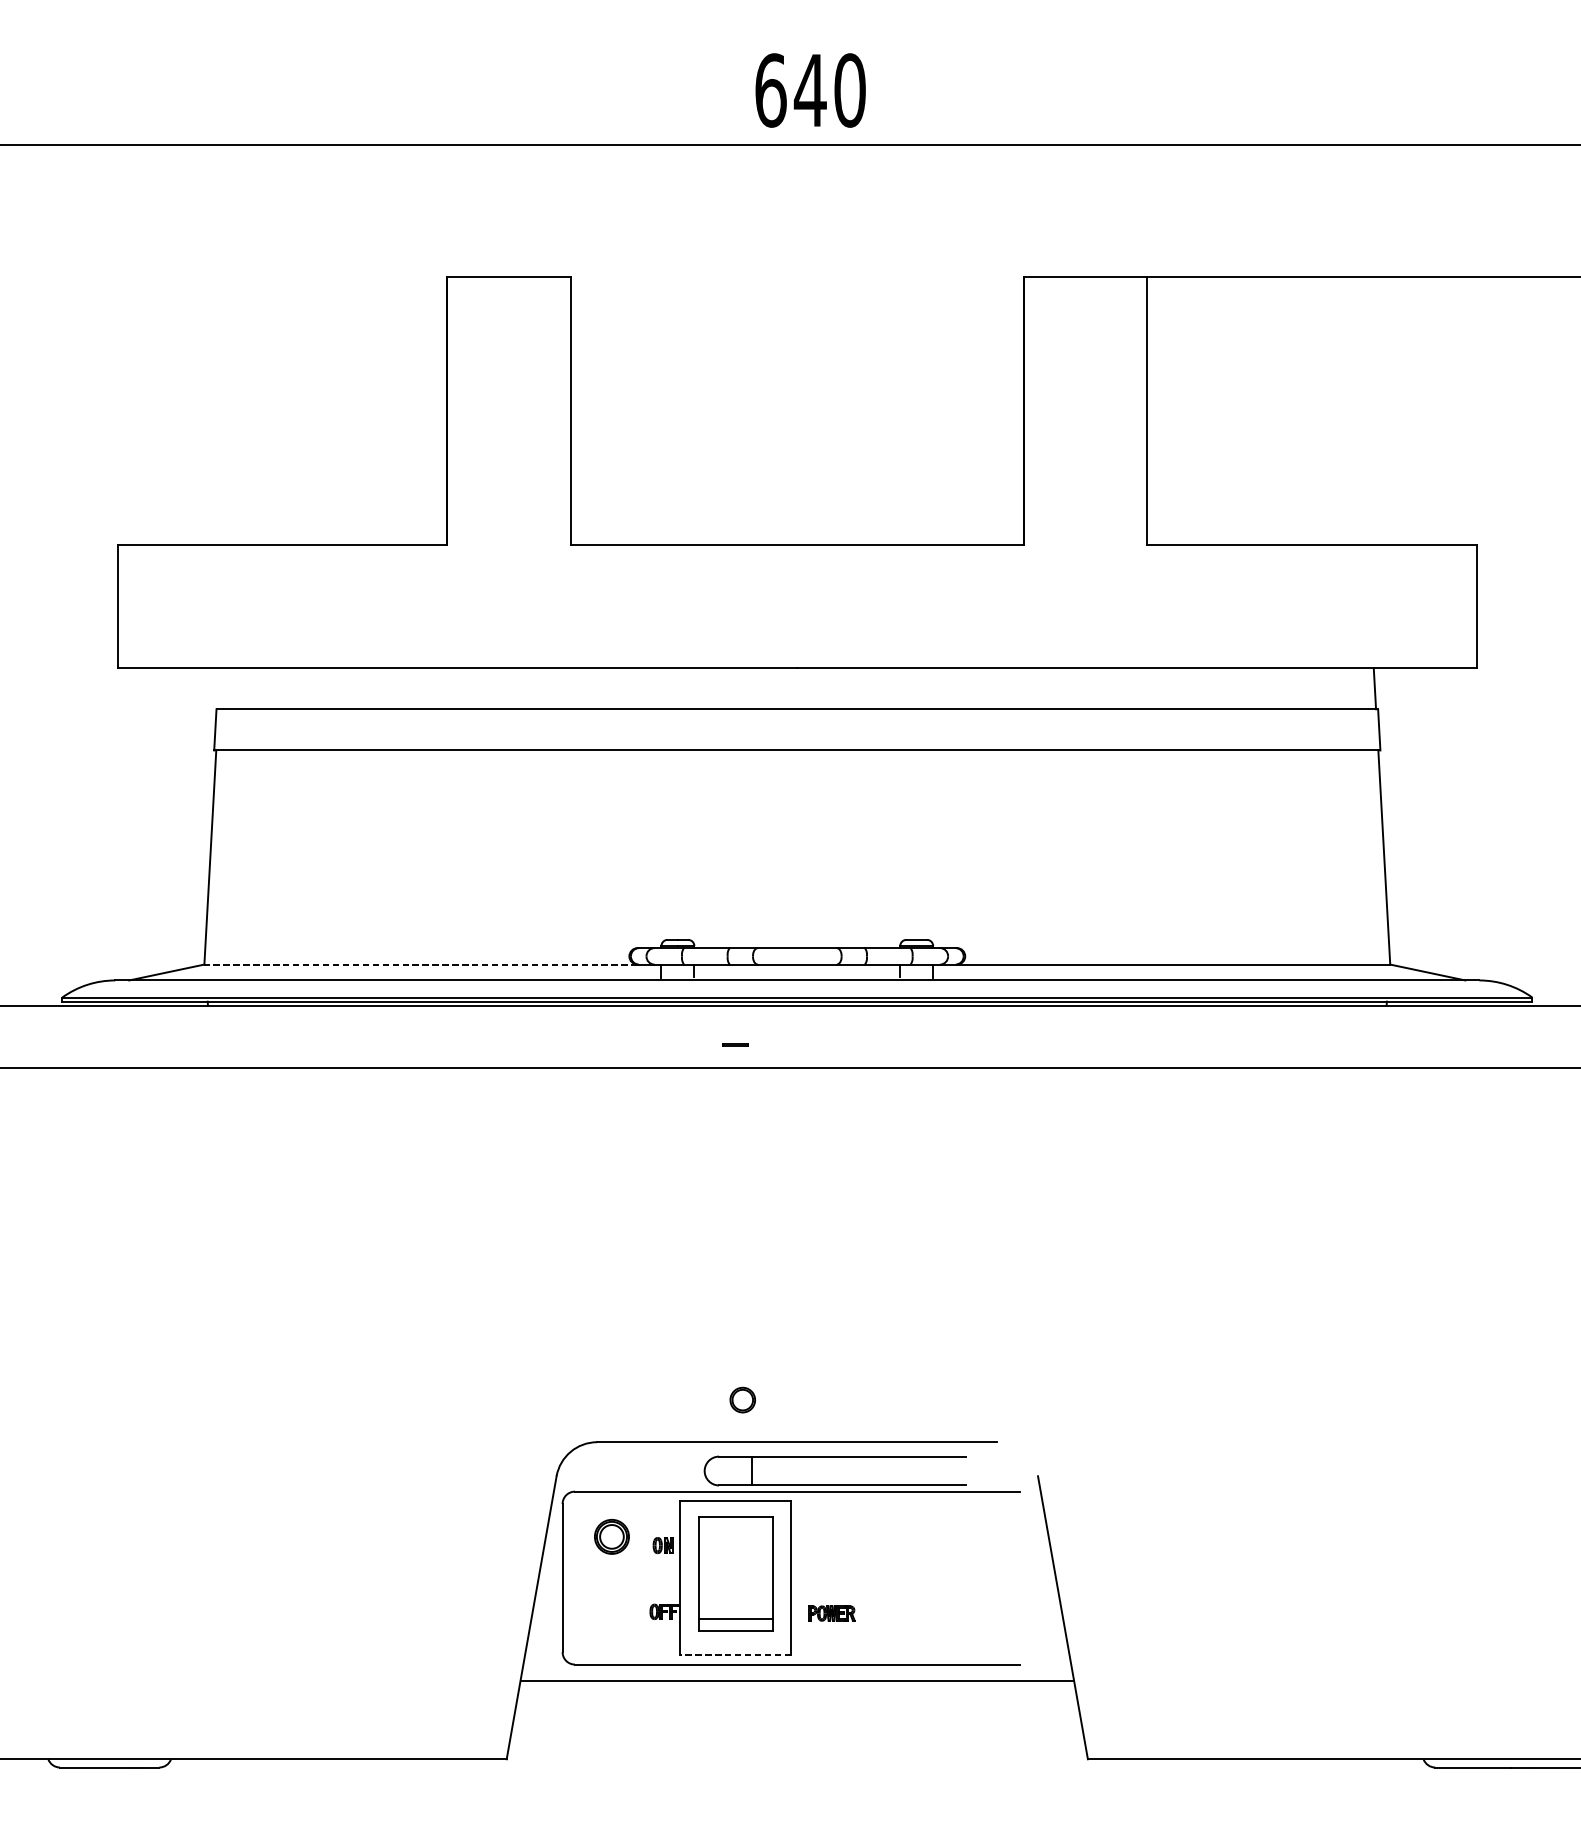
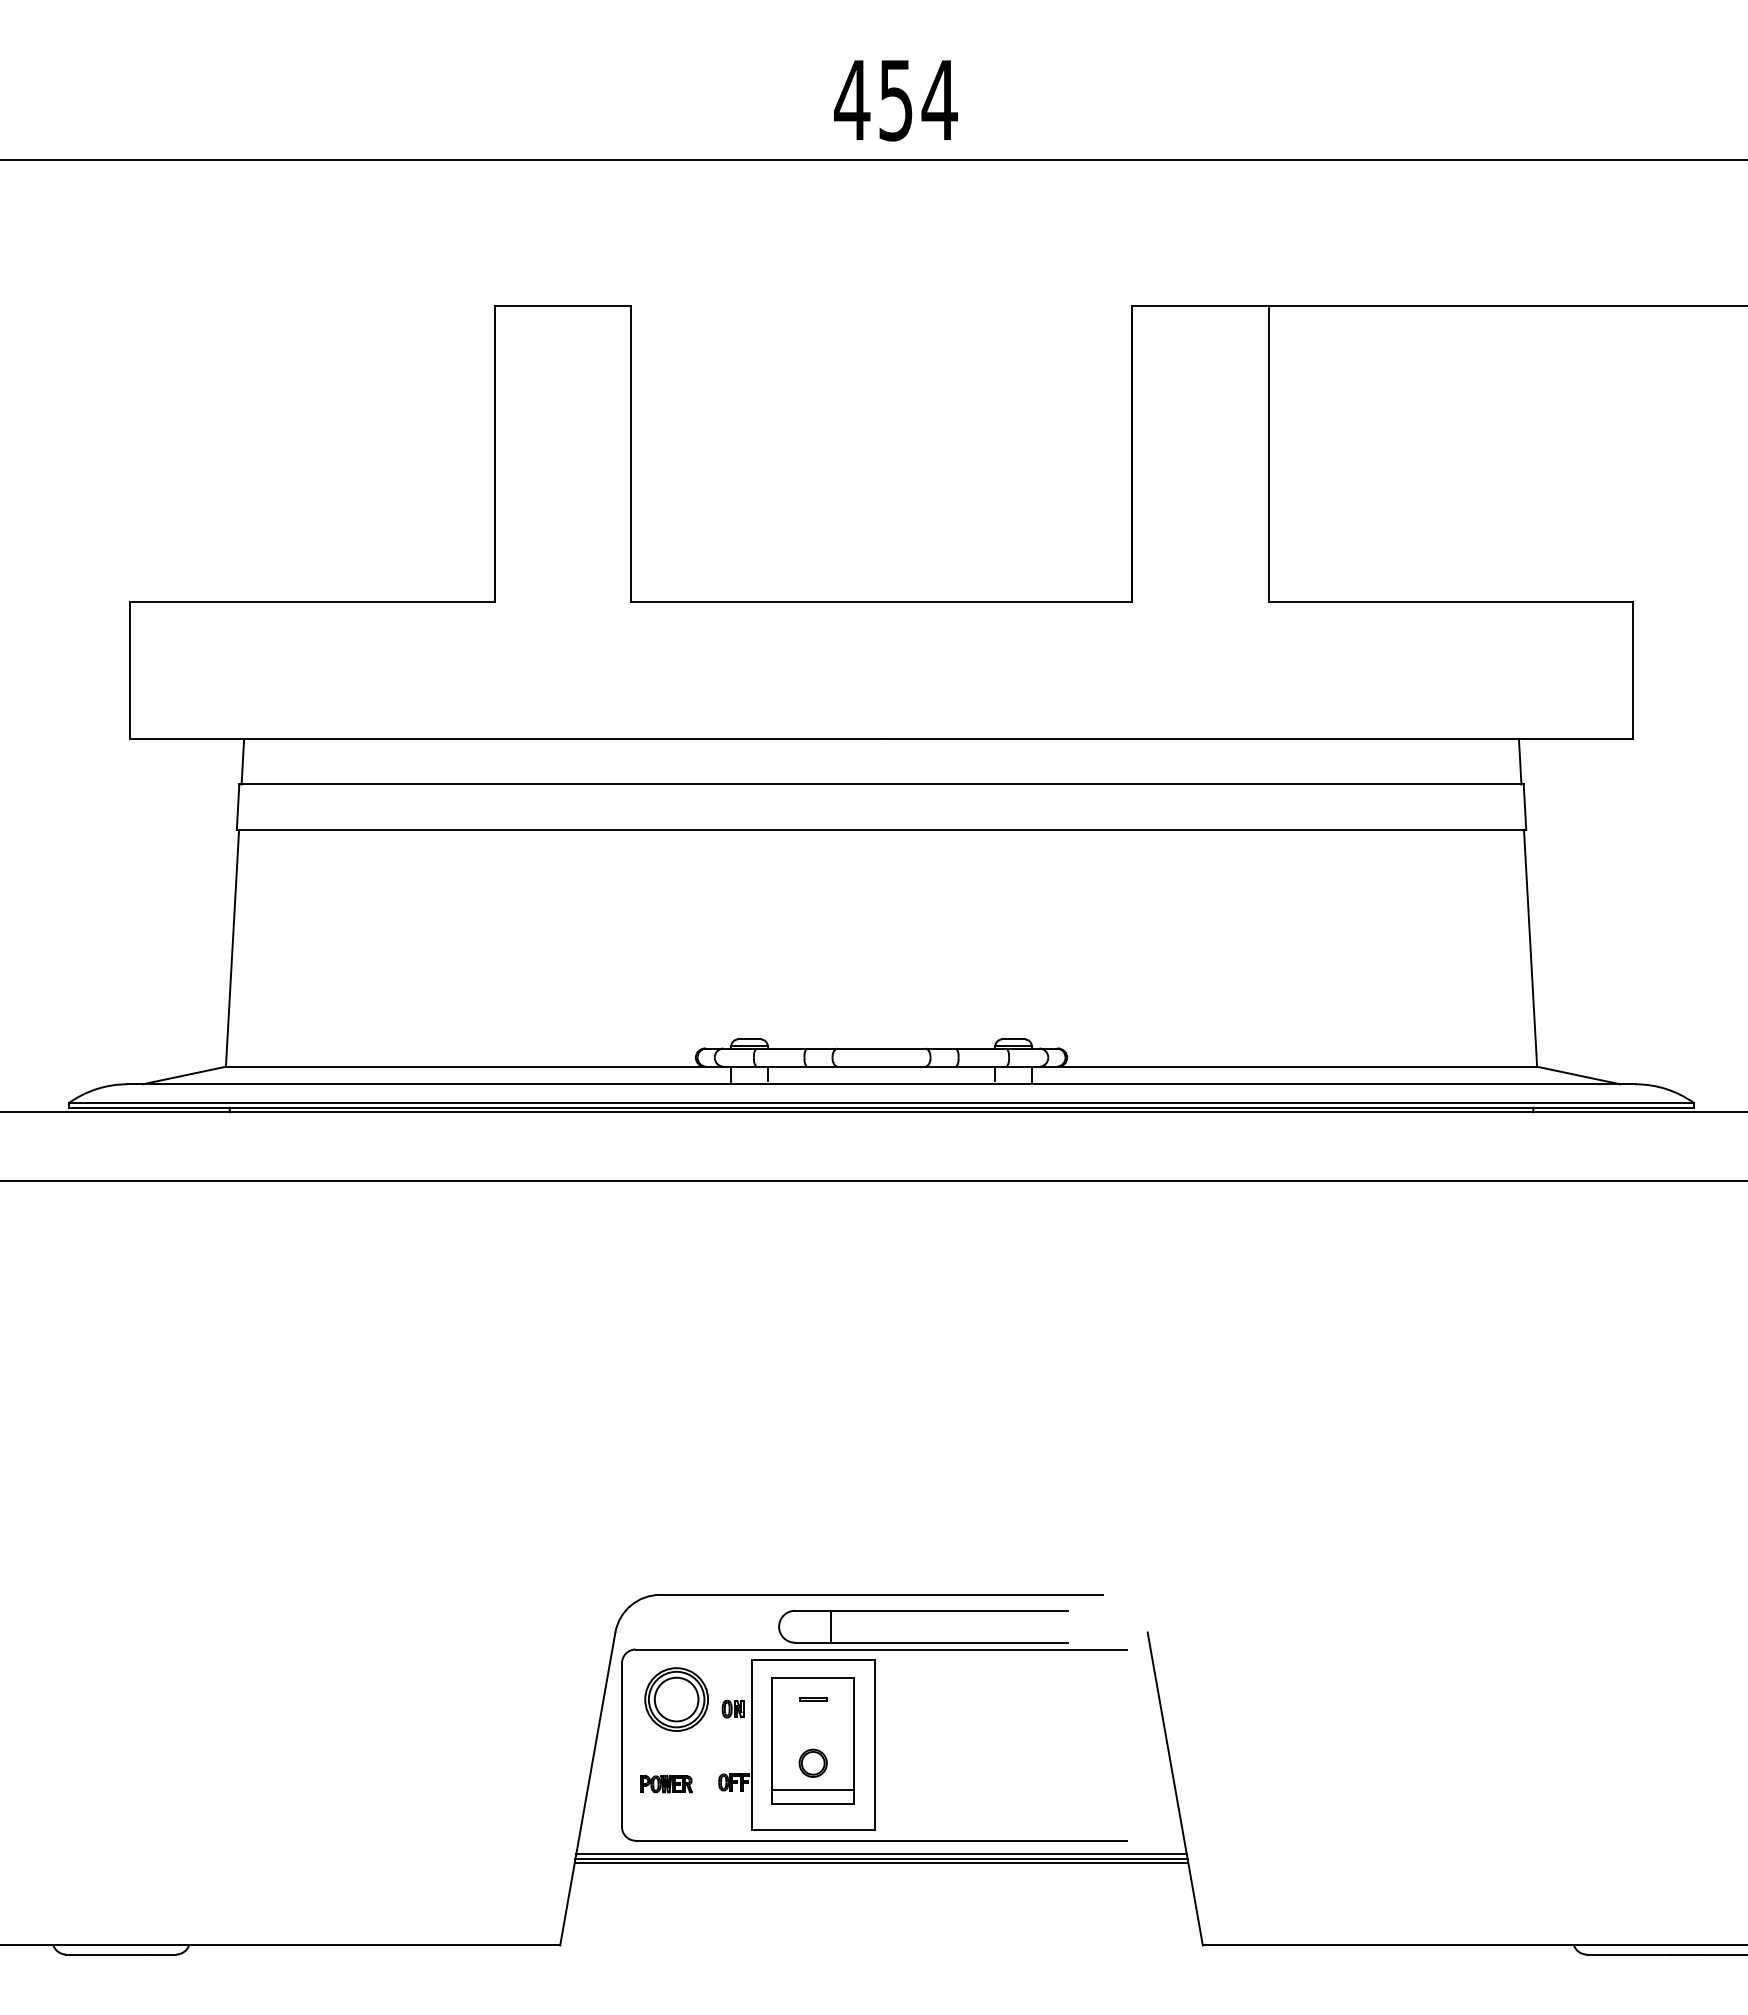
text: (809, 90) -> (895, 100), 640 -> 454
line: (219, 688) -> (242, 761), added
line: (421, 964) -> (465, 1066), dashed -> solid
line: (735, 1043) -> (813, 1698), moved
part: (742, 1399) -> (812, 1762), moved
part: (611, 1536) -> (676, 1699), size x1.67
part: (831, 1613) -> (666, 1784), moved
line: (734, 1655) -> (812, 1830), dashed -> solid
line: (797, 1677) -> (881, 1854), added
line: (797, 1685) -> (881, 1863), added

